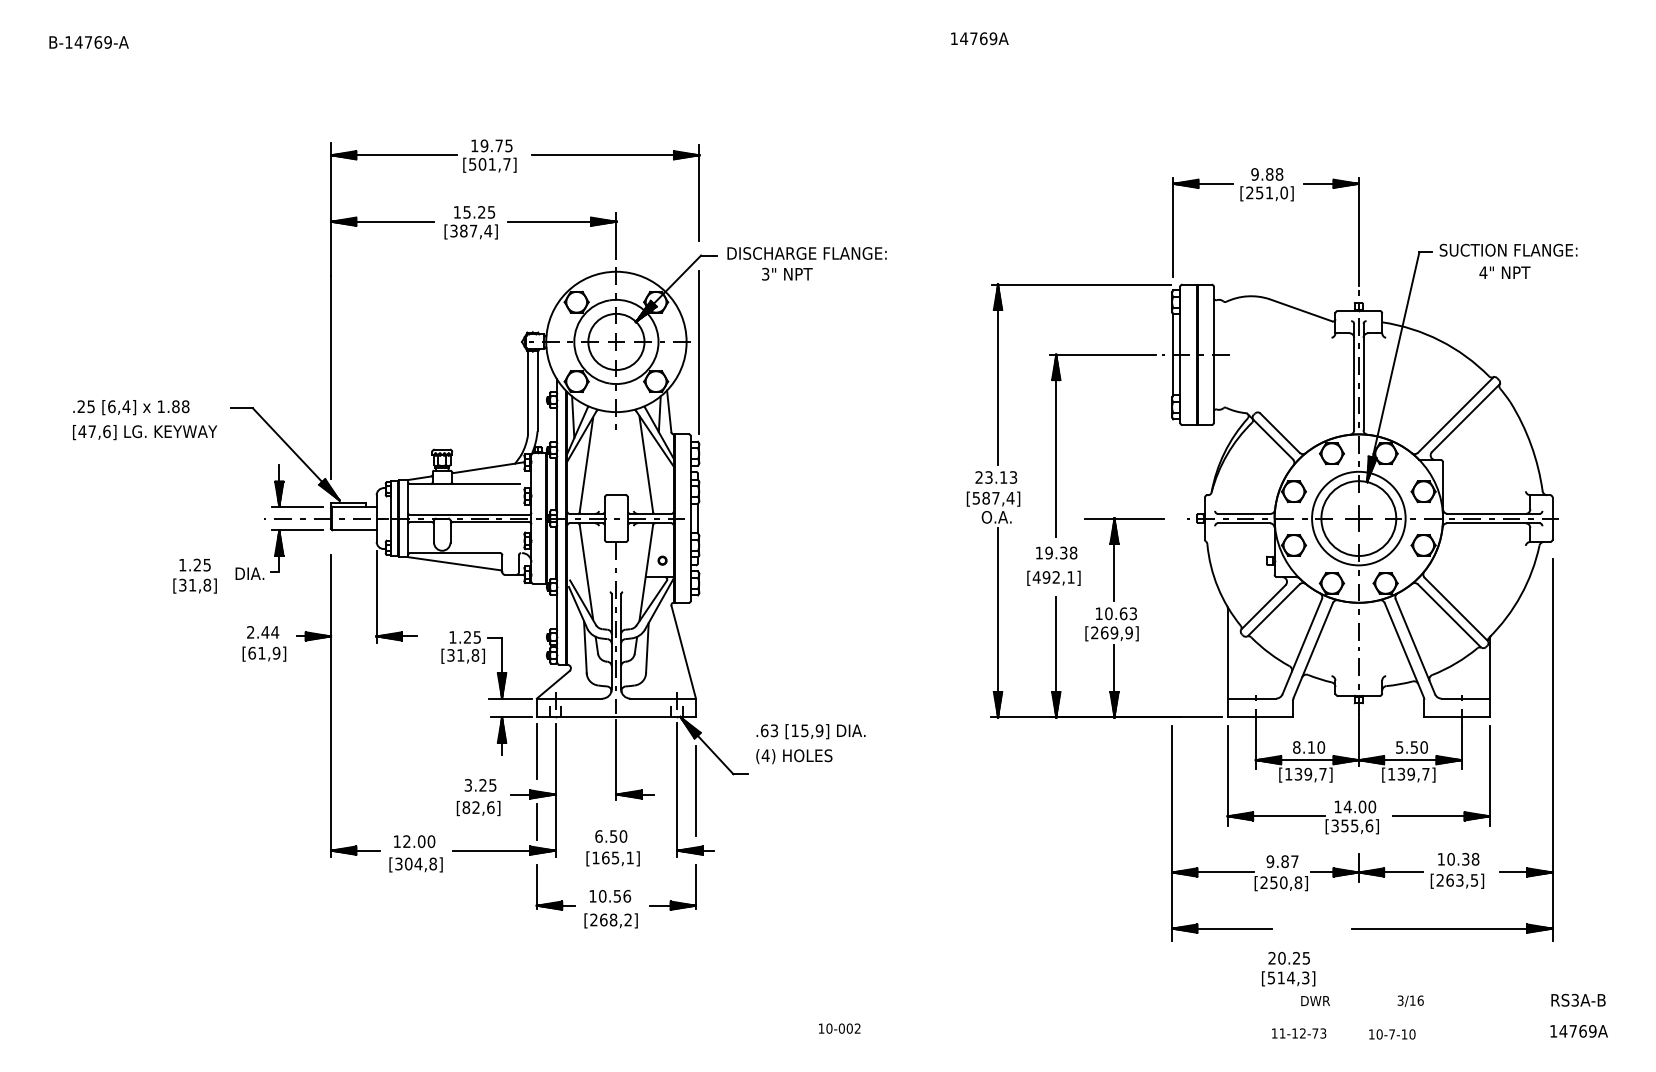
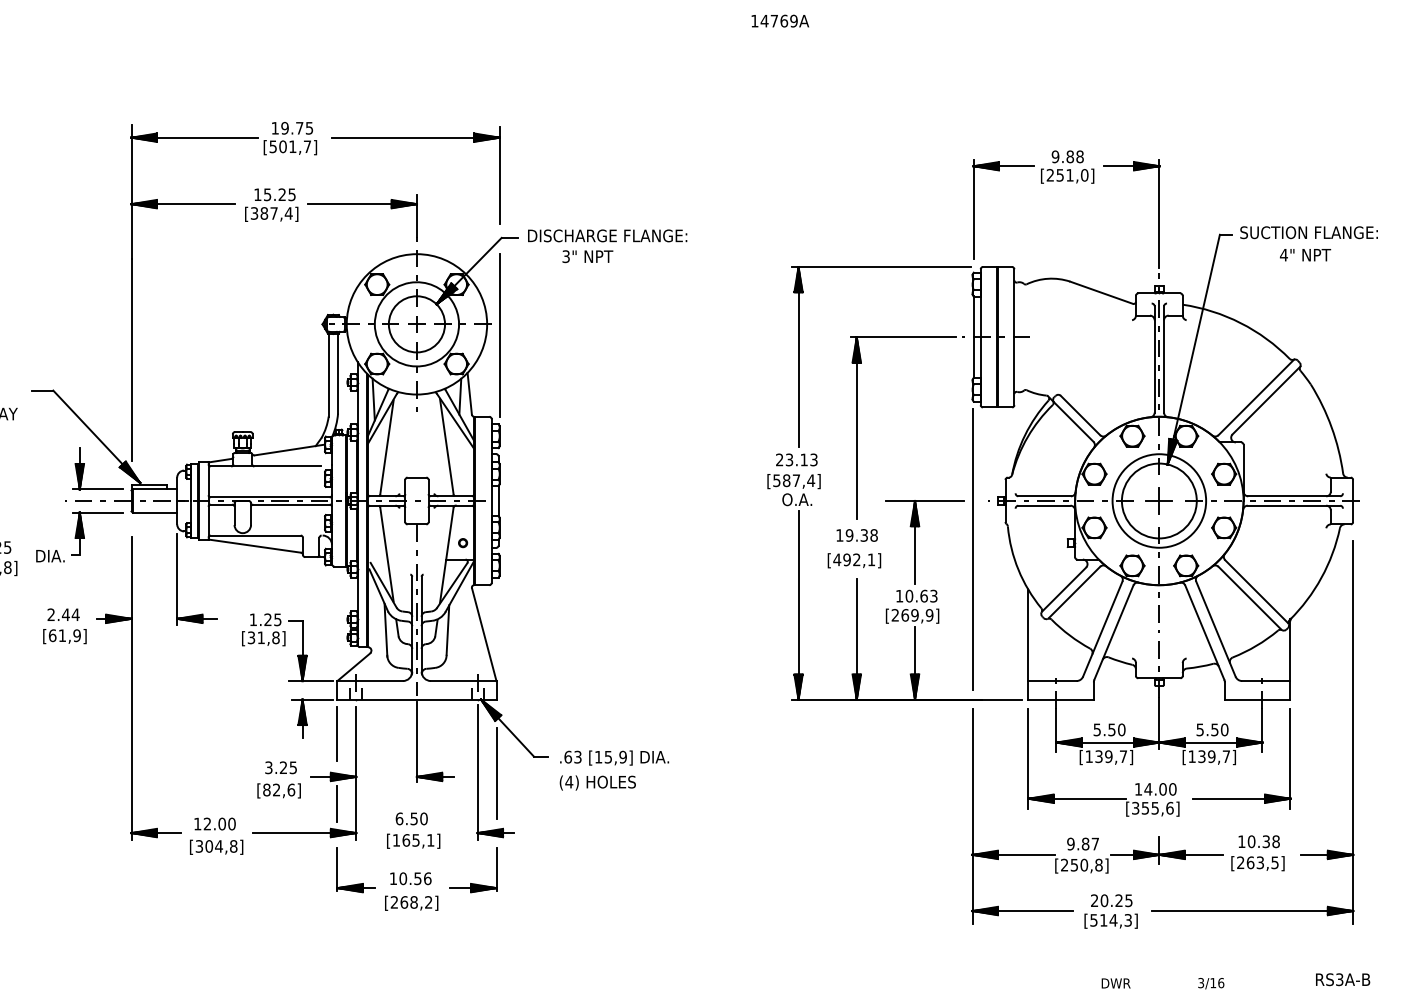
line: (1172, 566) -> (973, 548), added
text: (810, 744) -> (614, 770), moved
text: (1303, 747) -> (1104, 729), 8.10 -> 5.50
text: (1288, 969) -> (1111, 911), moved
text: (1578, 999) -> (1343, 978), moved

